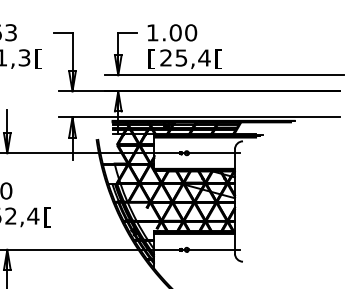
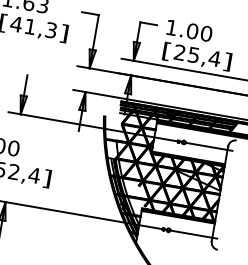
text: (38, 58) -> (63, 33), [ -> ]
text: (218, 58) -> (227, 61), [ -> ]
text: (47, 217) -> (47, 179), [ -> ]

